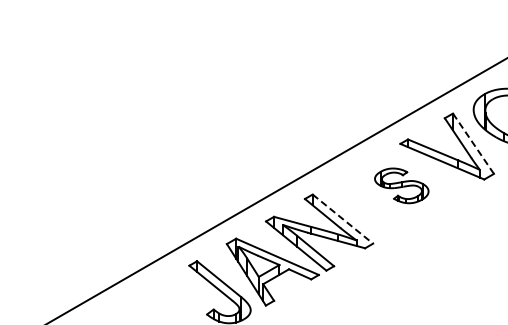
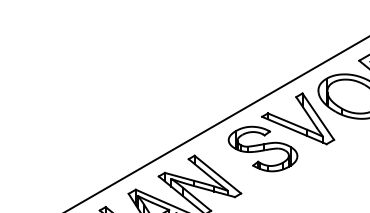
line: (473, 144) -> (318, 117), dashed -> solid
part: (401, 185) -> (262, 148), size x1.67
line: (342, 219) -> (217, 174), dashed -> solid

